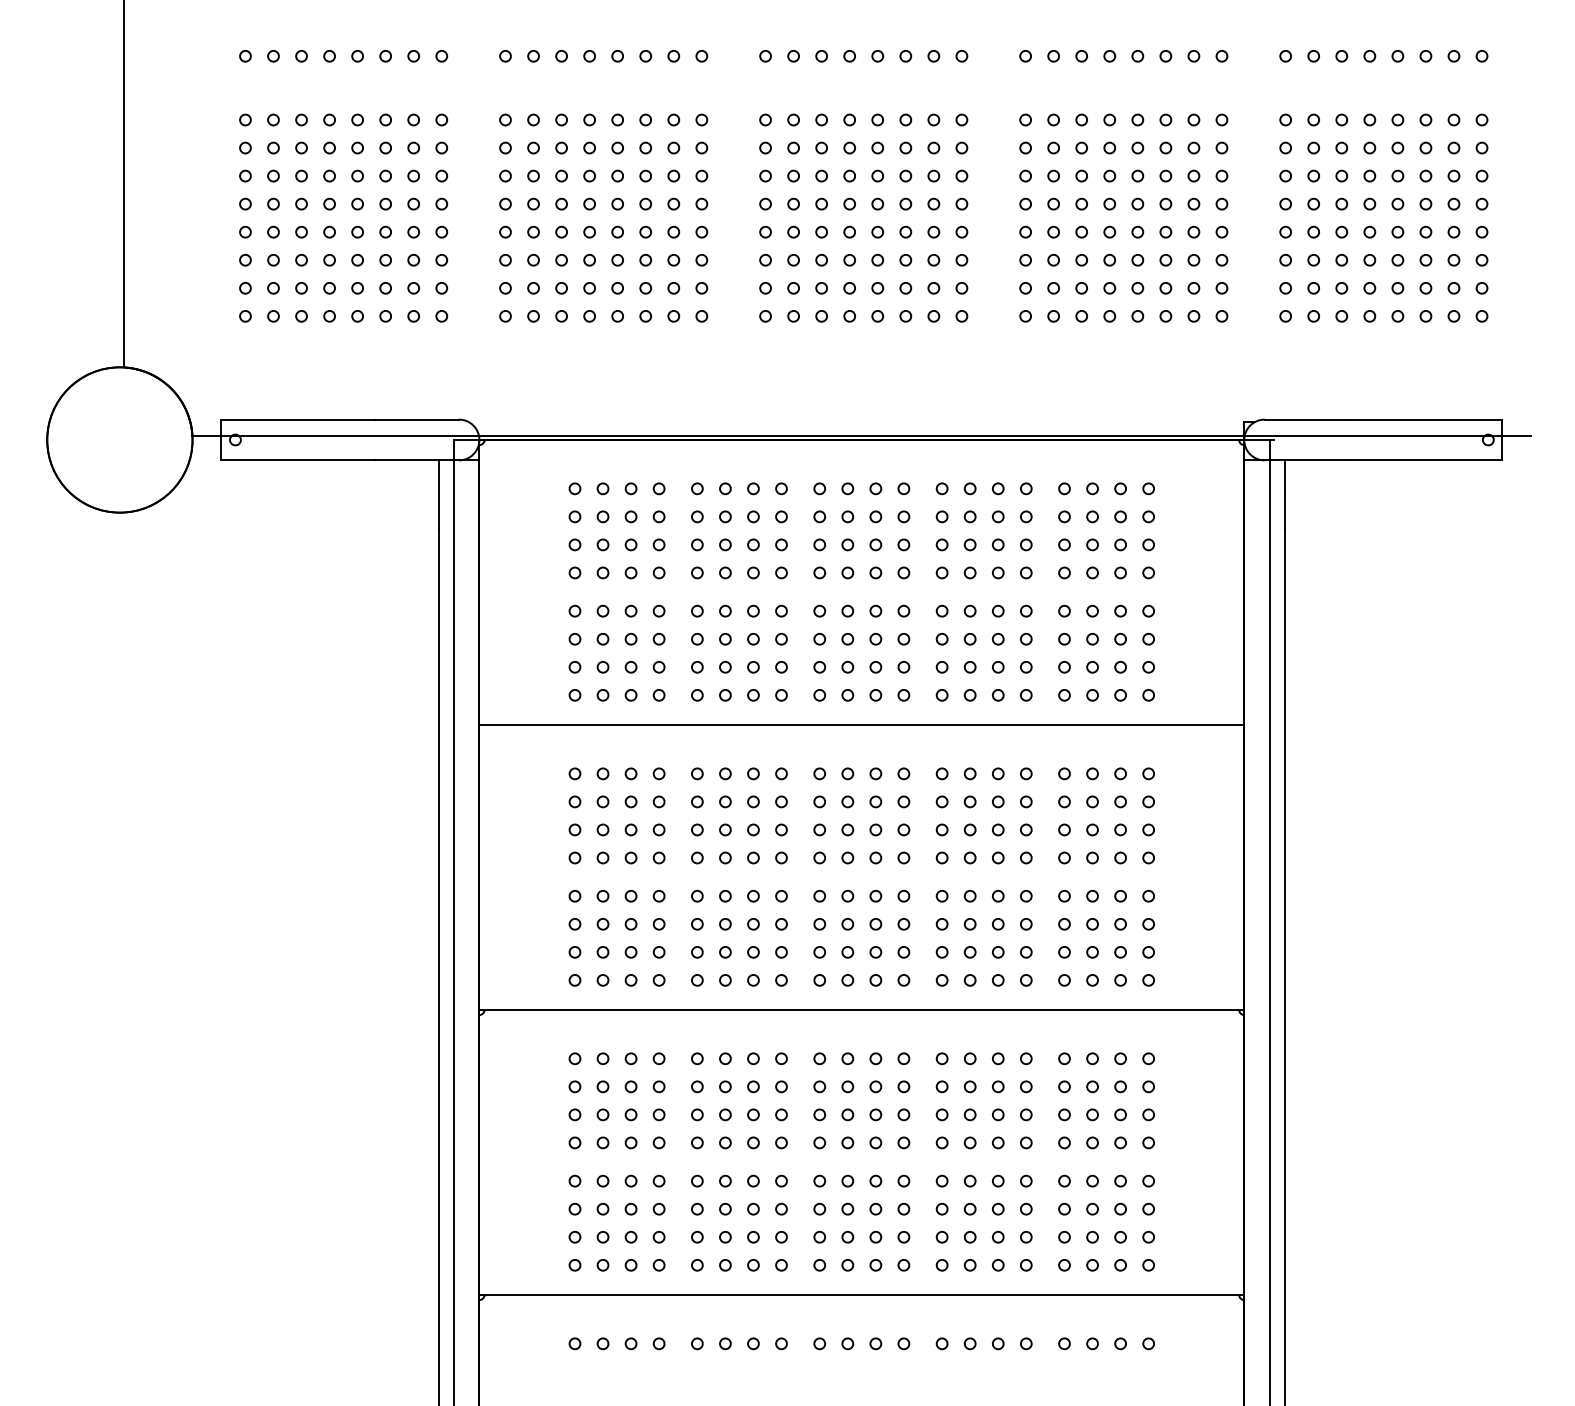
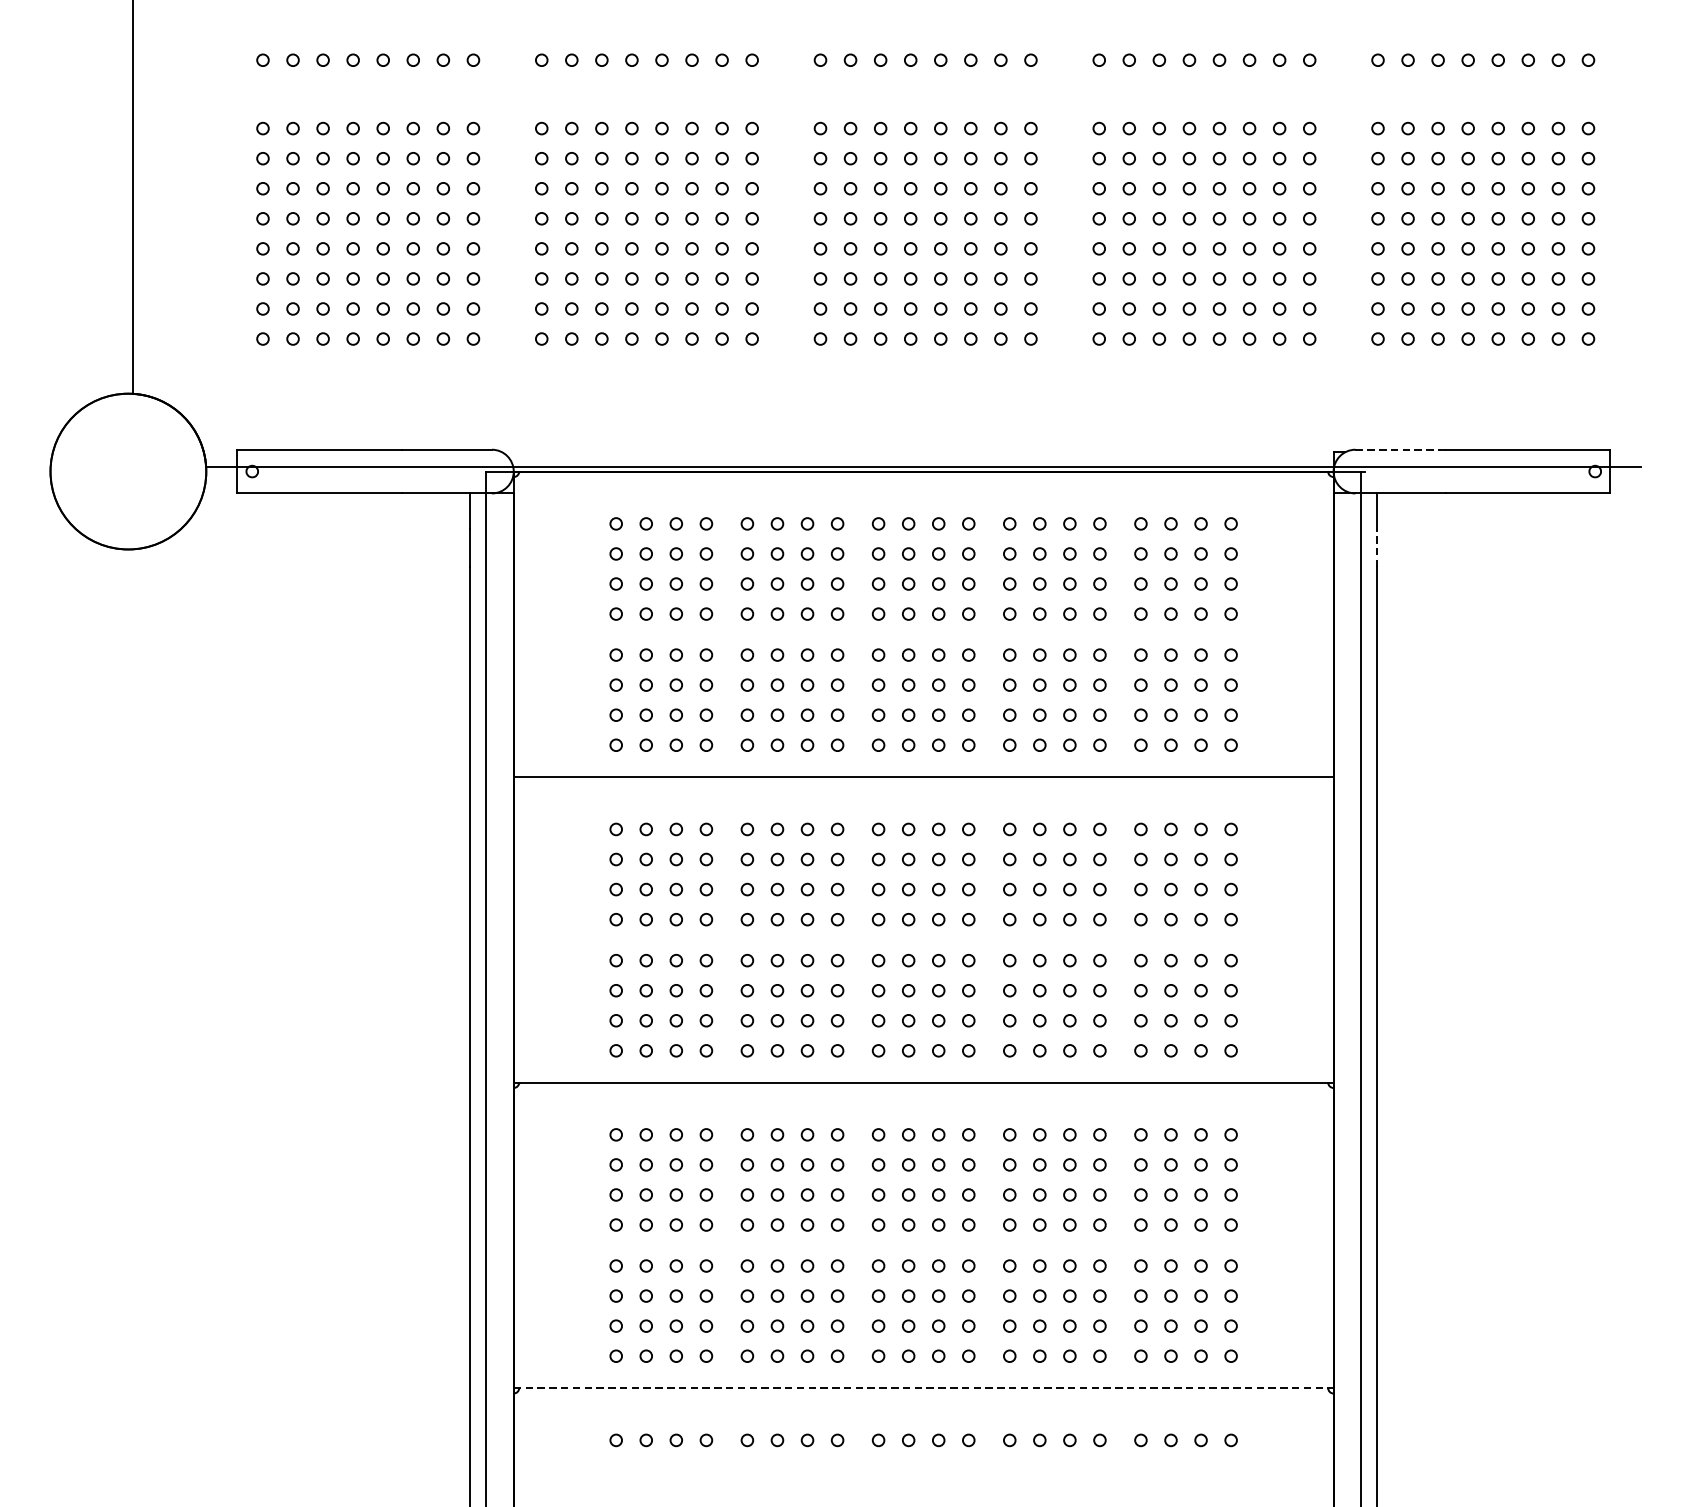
line: (1307, 419) -> (1401, 449), solid -> dashed
line: (1285, 511) -> (1377, 548), solid -> dashed
line: (862, 1295) -> (924, 1388), solid -> dashed

